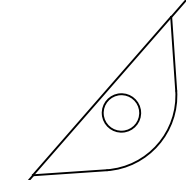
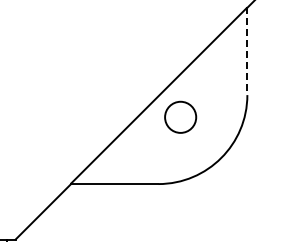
line: (173, 53) -> (247, 51), solid -> dashed
circle: (121, 113) -> (180, 117), size x0.7

